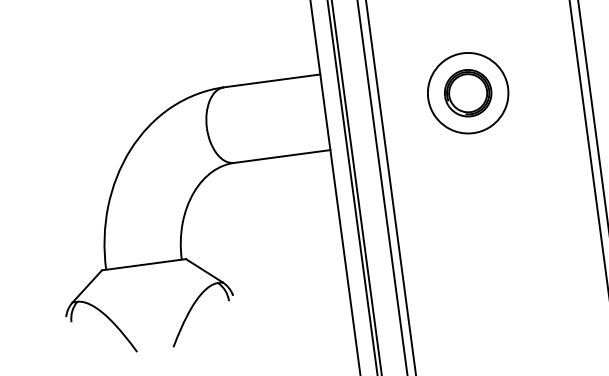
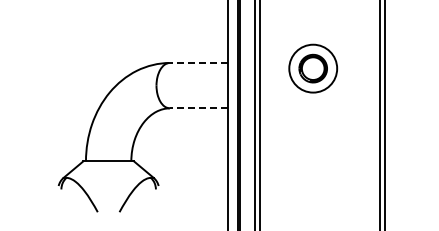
line: (271, 80) -> (198, 62), solid -> dashed
part: (468, 92) -> (313, 68), moved
line: (282, 156) -> (198, 108), solid -> dashed

